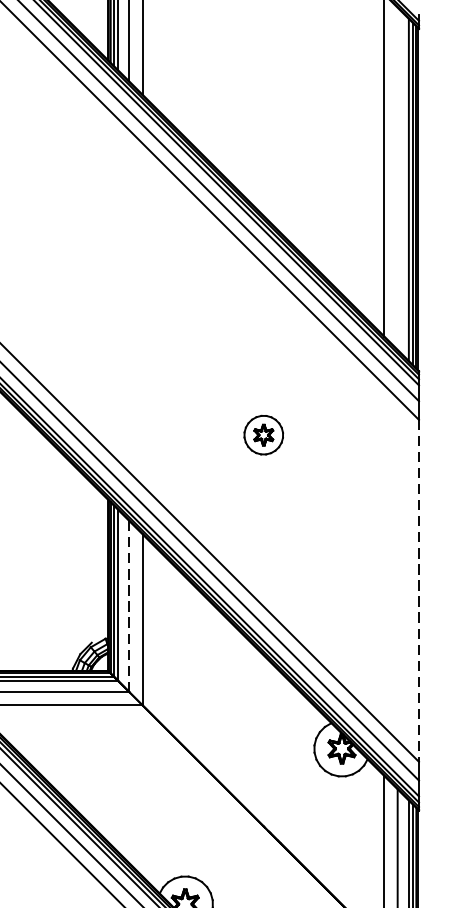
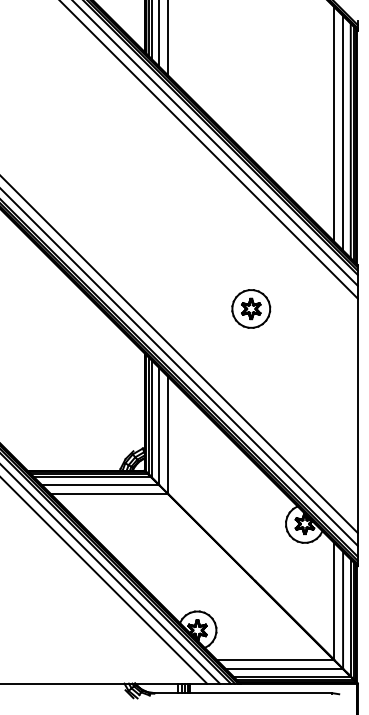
line: (398, 179) -> (343, 133), added
part: (264, 434) -> (251, 308), size x1.43
line: (418, 592) -> (357, 416), dashed -> solid
line: (129, 606) -> (159, 426), dashed -> solid

